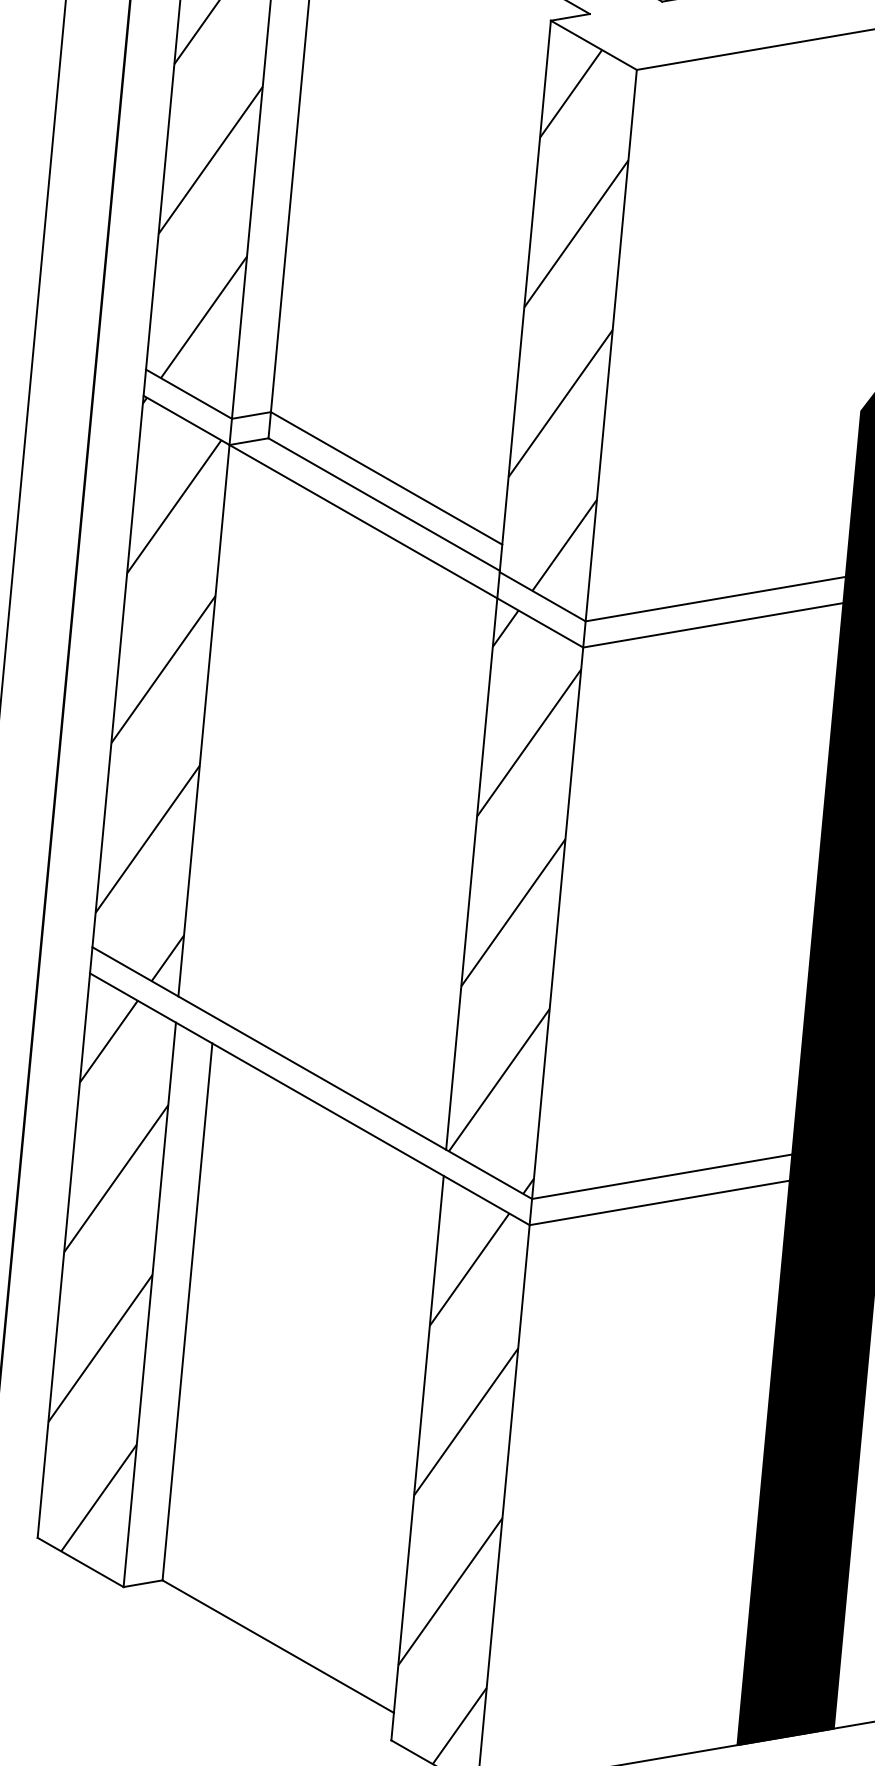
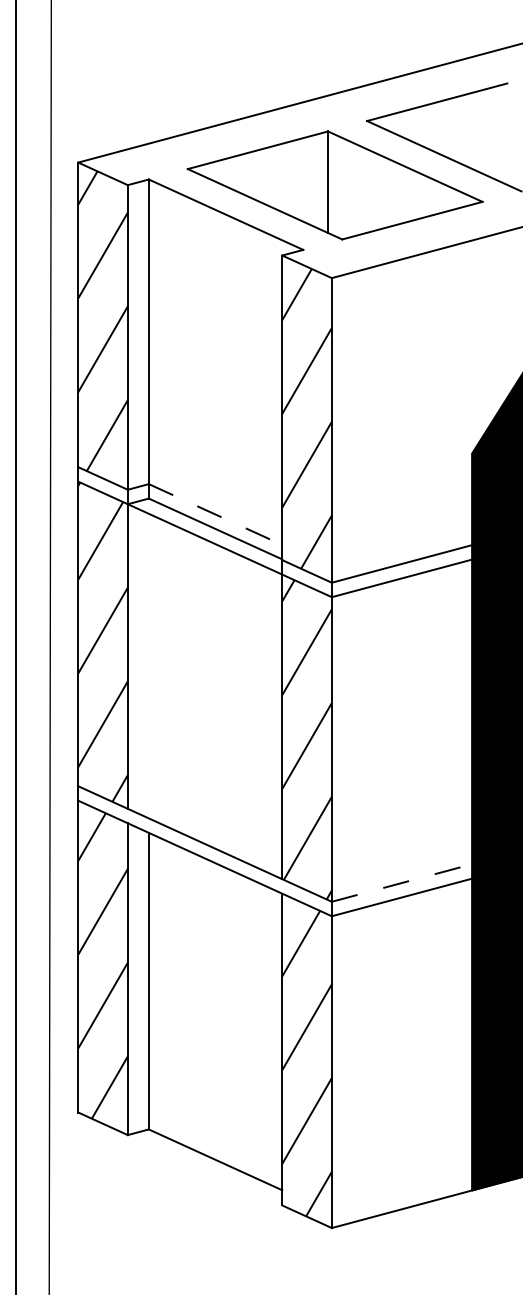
line: (388, 478) -> (216, 514), solid -> dashed
line: (661, 1177) -> (401, 883), solid -> dashed

